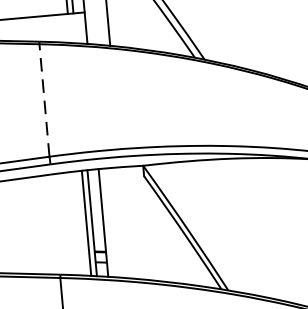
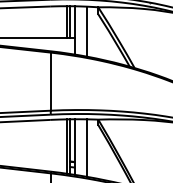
line: (44, 100) -> (50, 81), dashed -> solid
line: (125, 221) -> (86, 147), added

